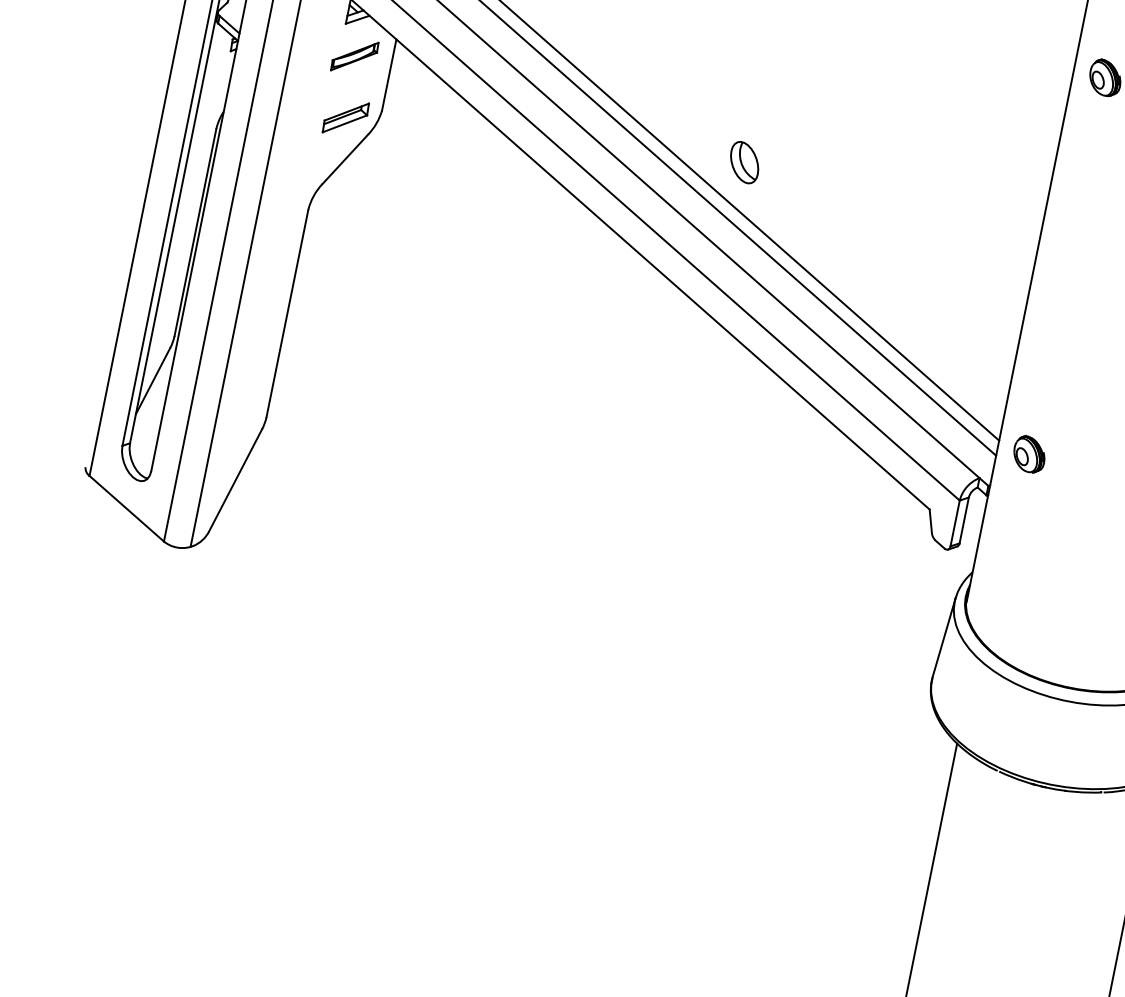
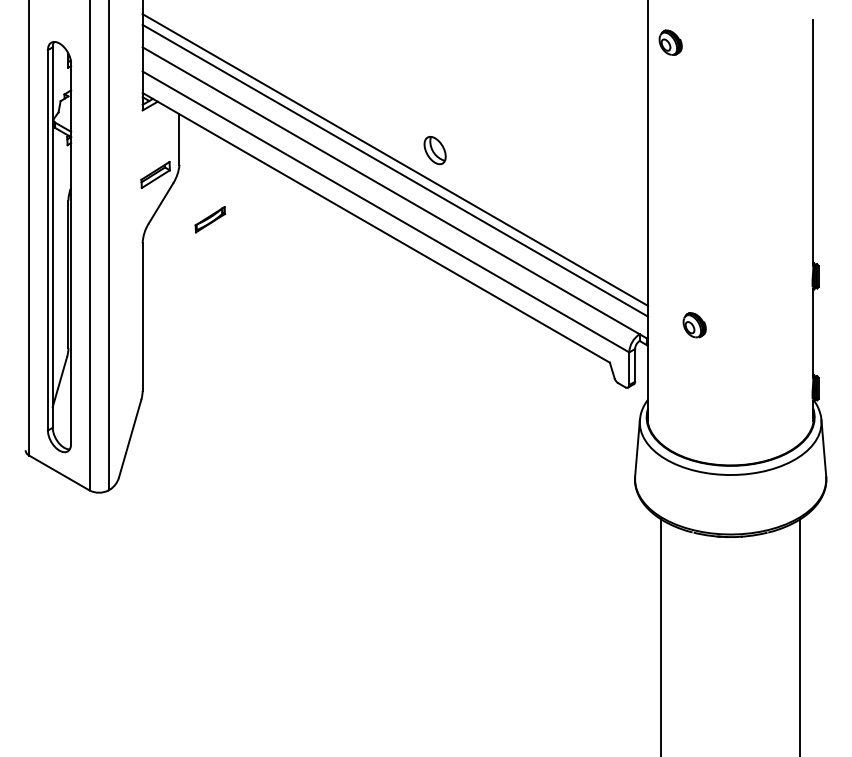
part: (355, 56) -> (210, 219), moved
part: (1029, 454) -> (694, 325), moved

